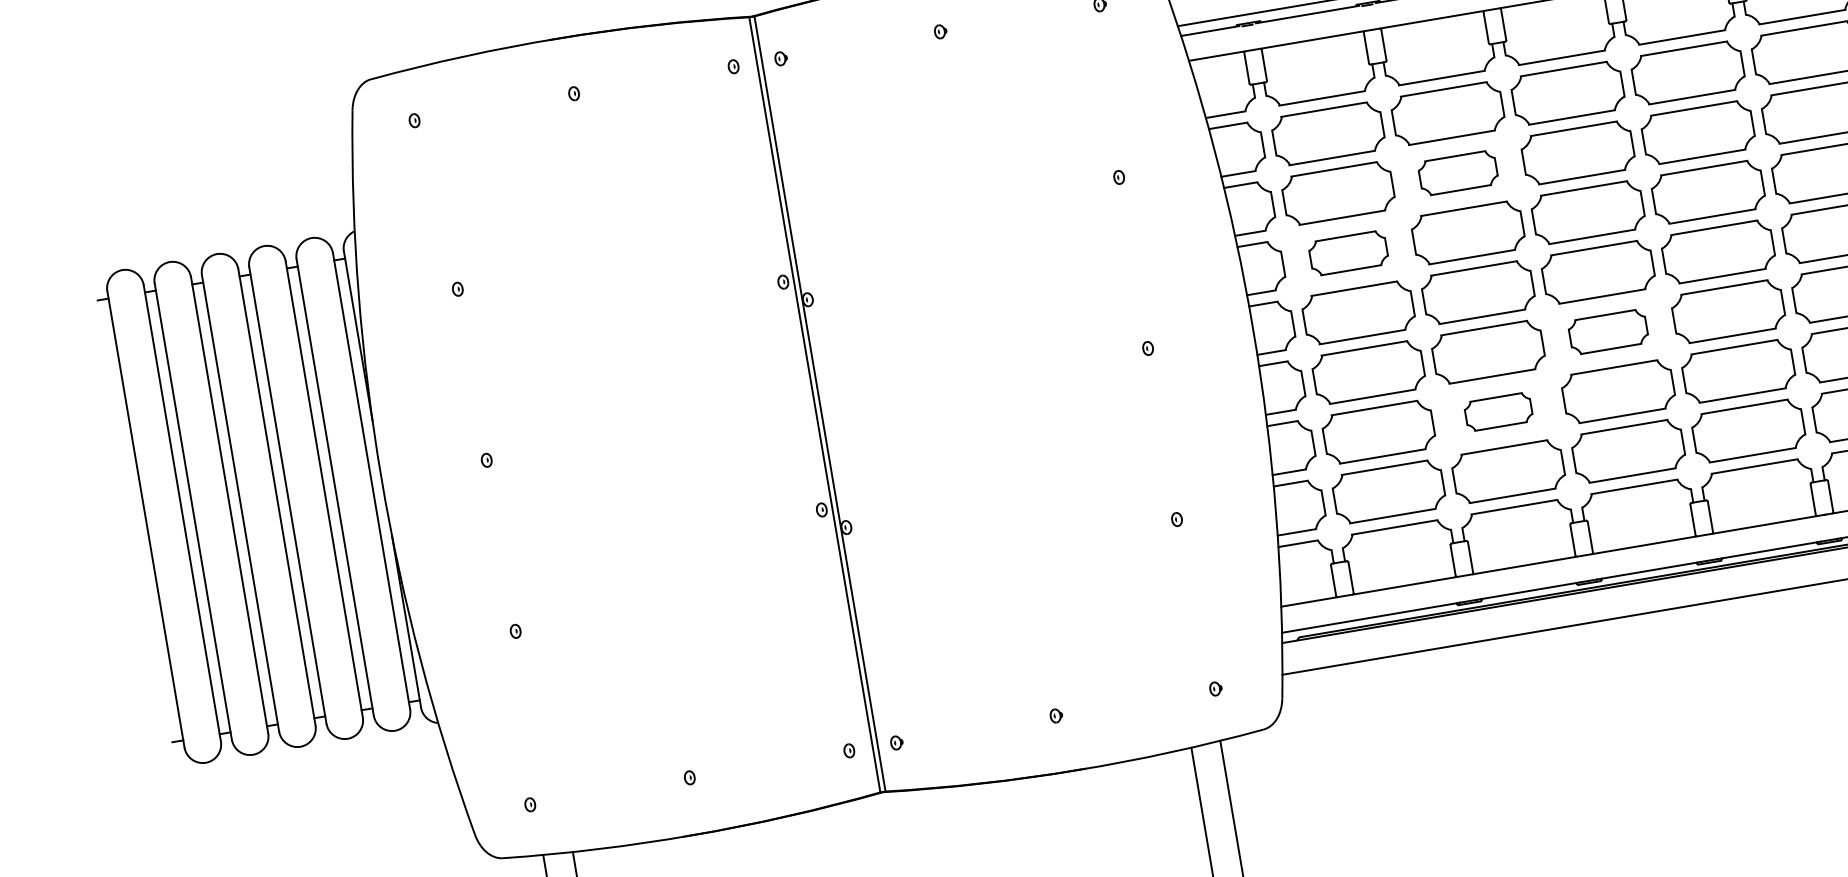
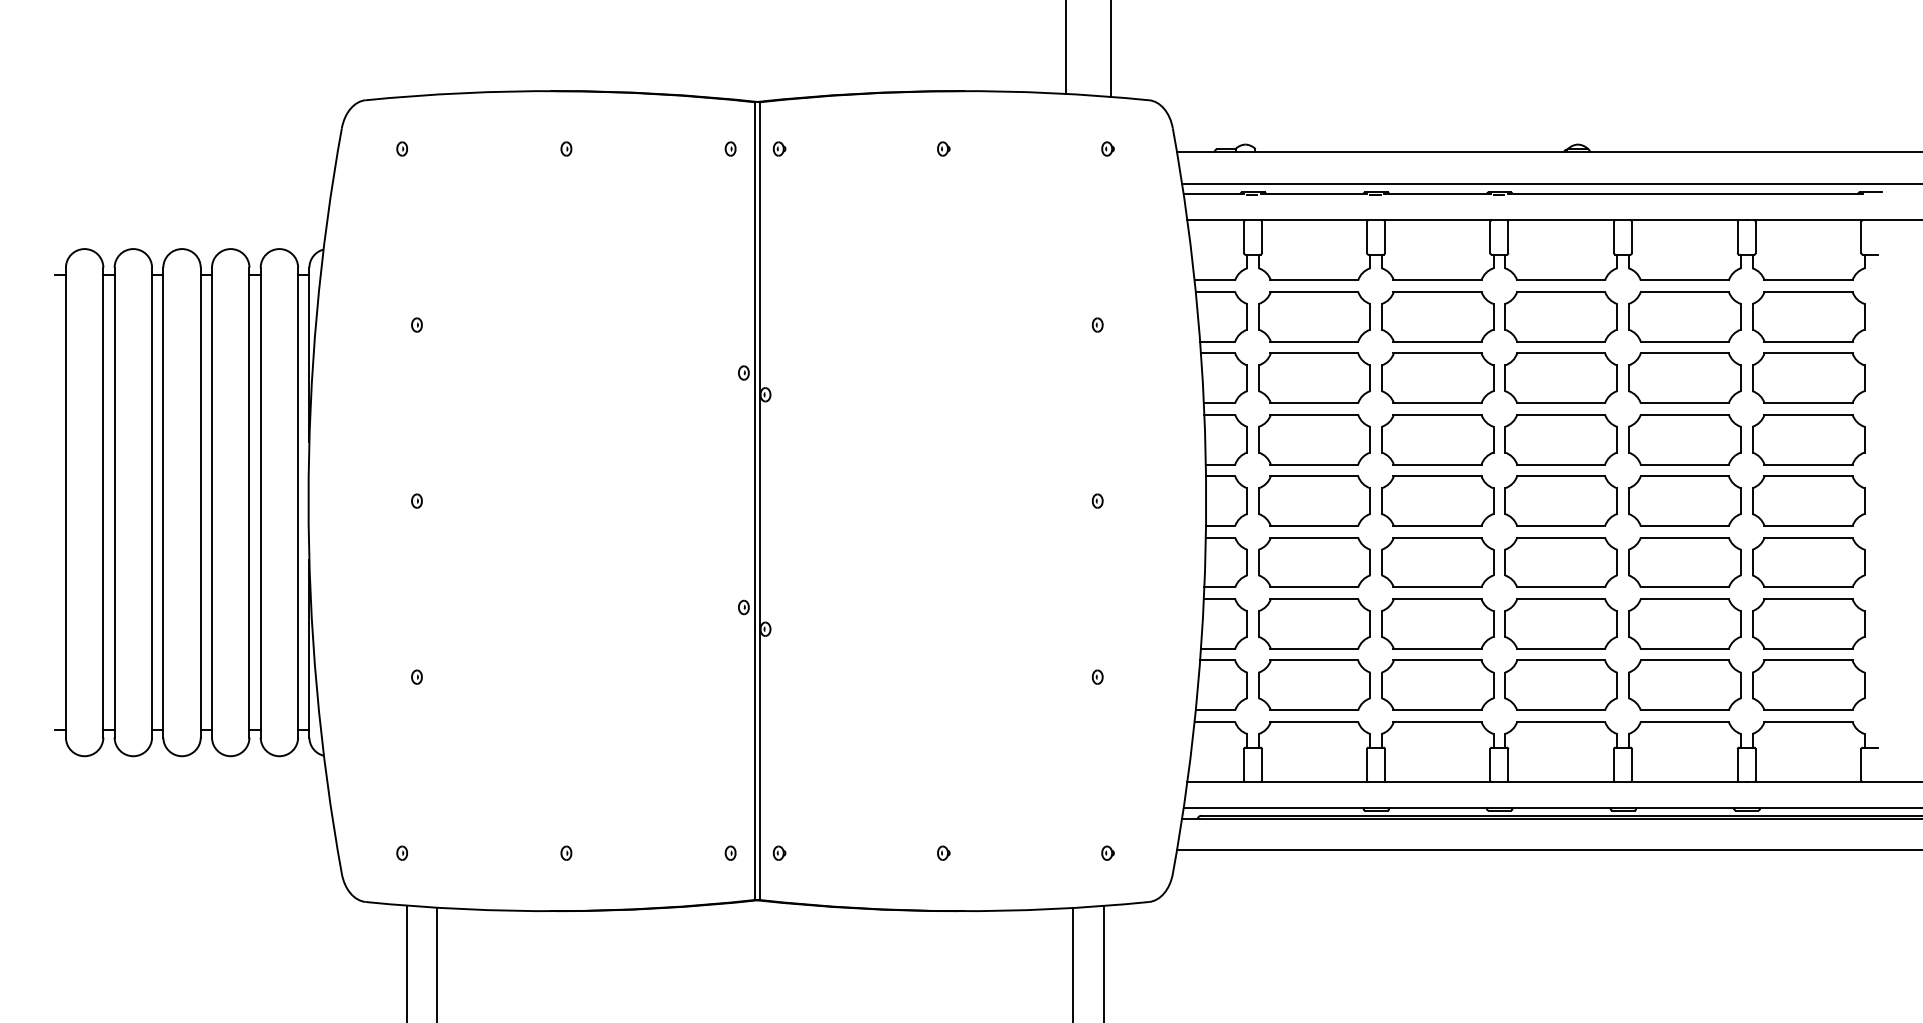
part: (1457, 172) -> (1437, 377), size x1.43
part: (1348, 252) -> (1314, 439), size x1.43
part: (1607, 332) -> (1560, 562), size x1.43
part: (1498, 411) -> (1437, 623), size x1.67

